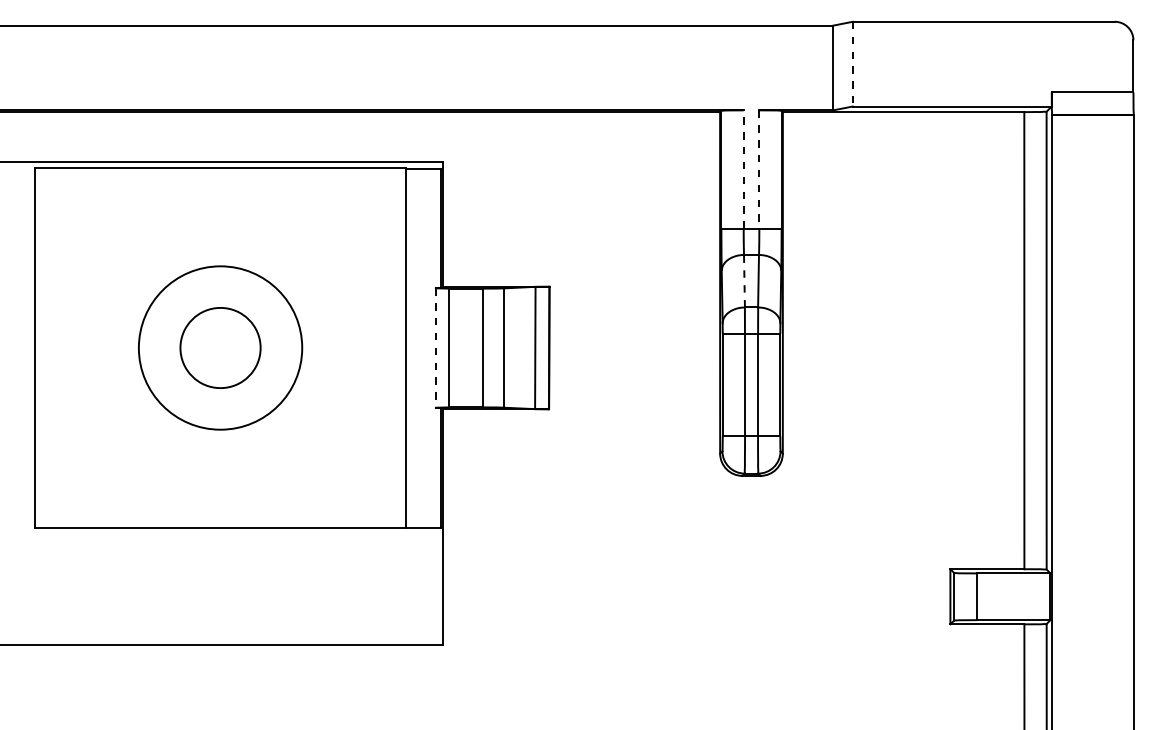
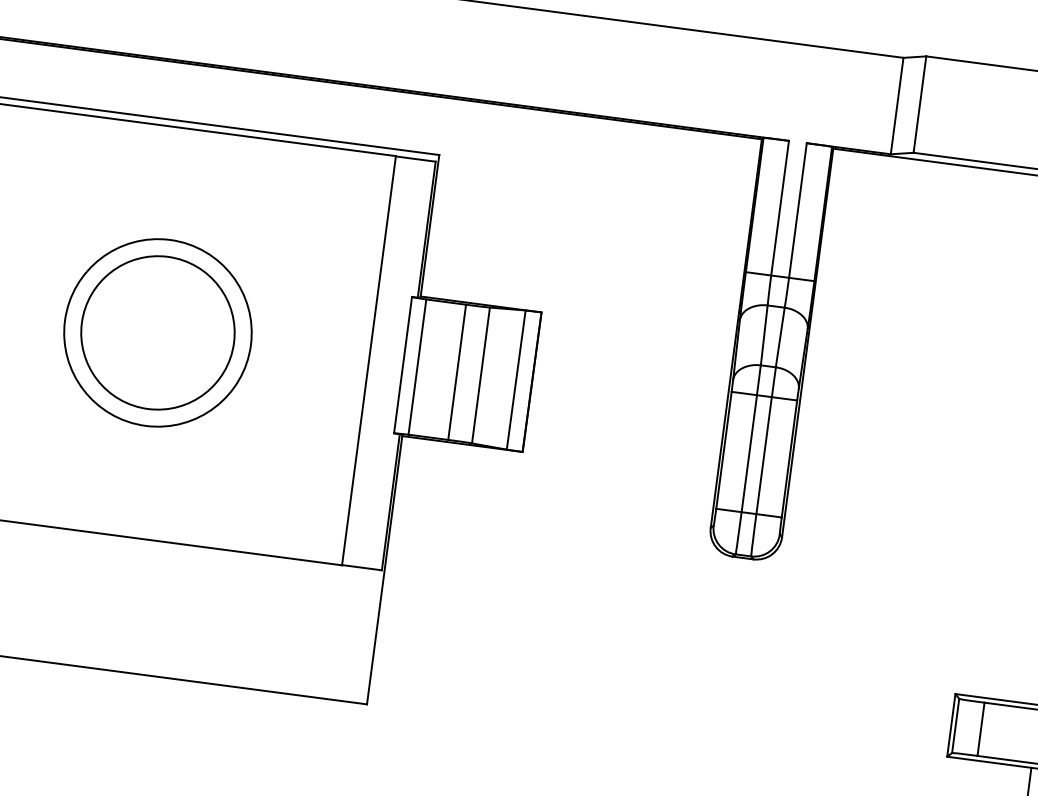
line: (852, 64) -> (919, 104), dashed -> solid
line: (743, 169) -> (779, 208), dashed -> solid
line: (759, 170) -> (797, 211), dashed -> solid
line: (744, 280) -> (764, 334), dashed -> solid
circle: (220, 347) -> (157, 332), size x1.67
line: (435, 348) -> (402, 365), dashed -> solid

